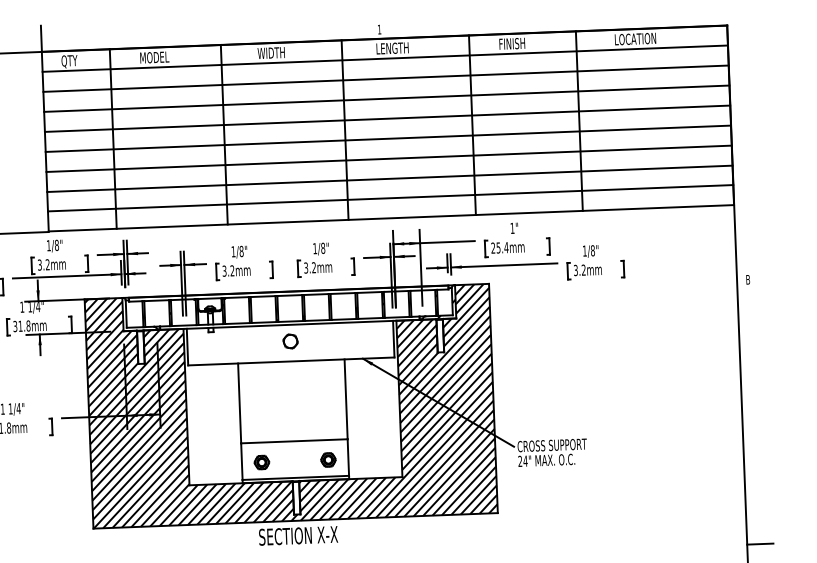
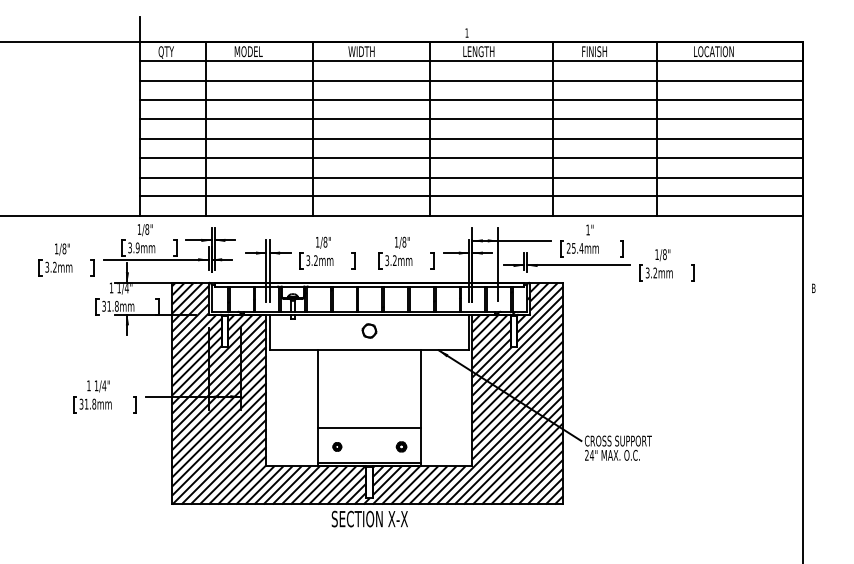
text: (47, 264) -> (137, 247), 3.2mm -> 3.9mm
part: (328, 459) -> (401, 446), size x0.7
part: (262, 462) -> (337, 446), size x0.6
line: (760, 544) -> (815, 544), removed

